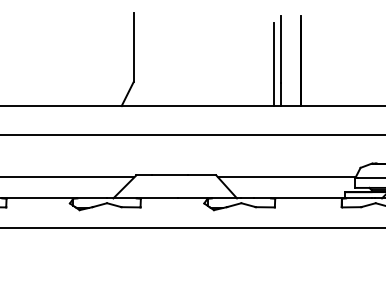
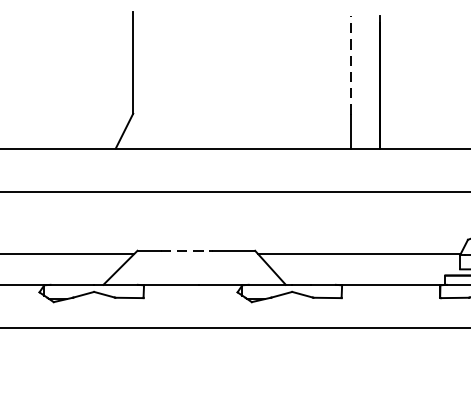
line: (281, 48) -> (351, 63), solid -> dashed
line: (273, 64) -> (339, 87), removed
line: (170, 175) -> (187, 251), solid -> dashed

